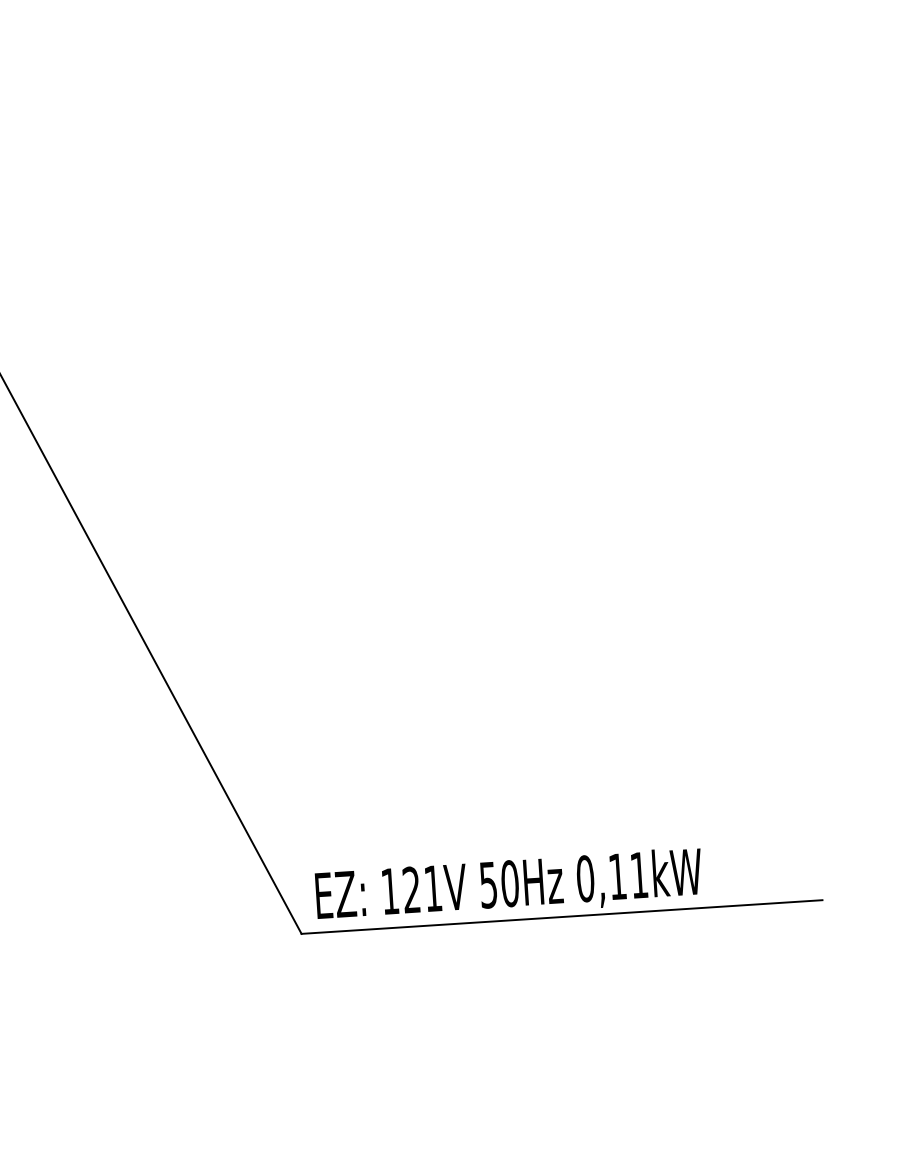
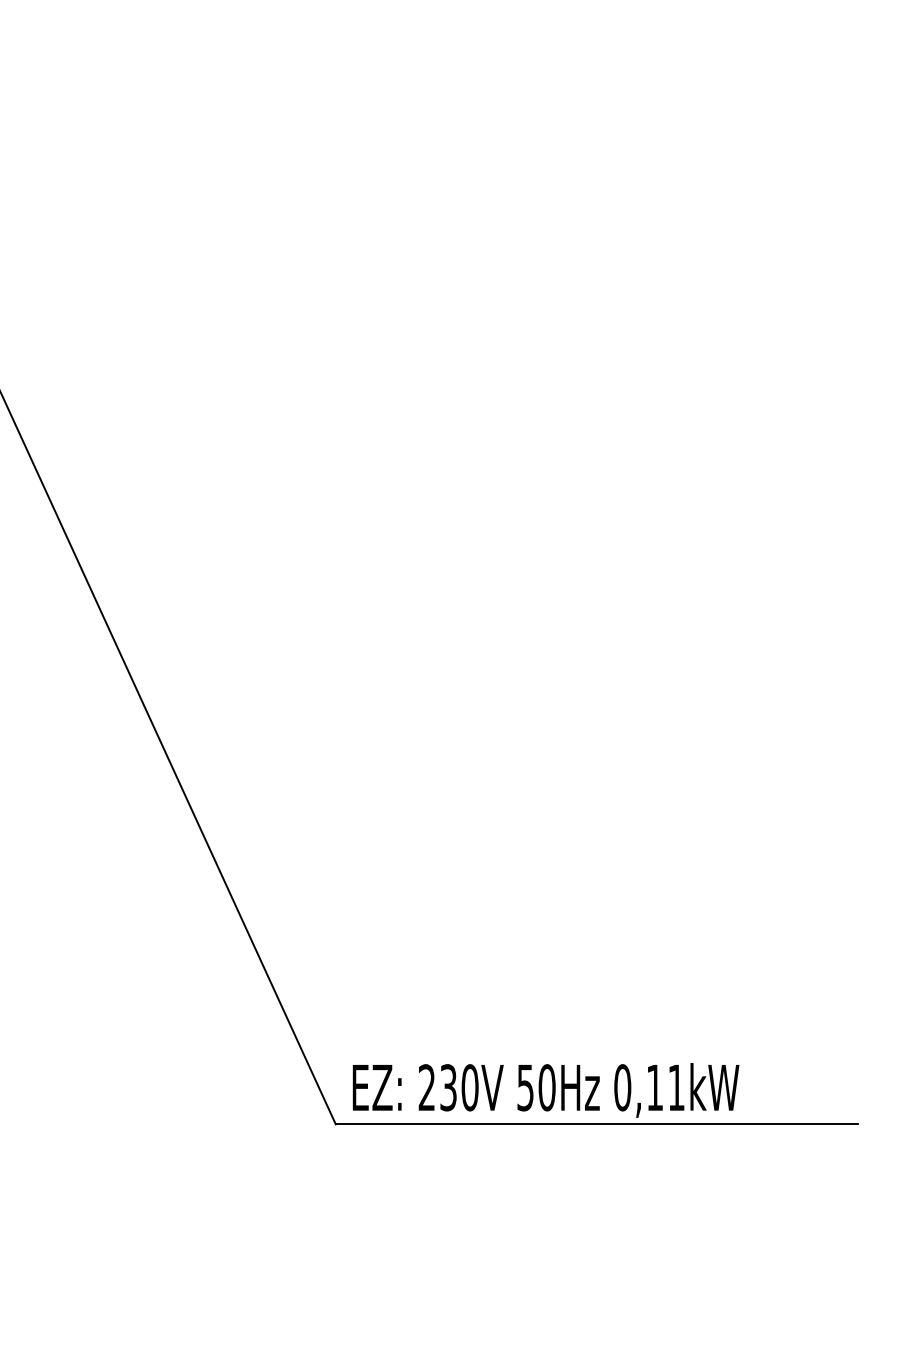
text: (411, 889) -> (448, 1087), 121V -> 230V

